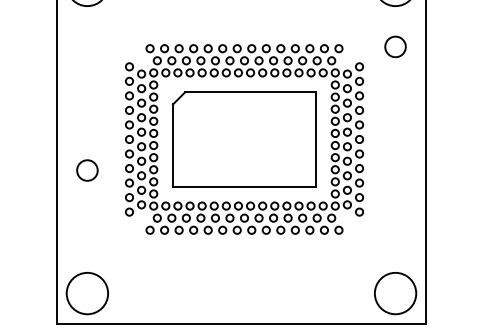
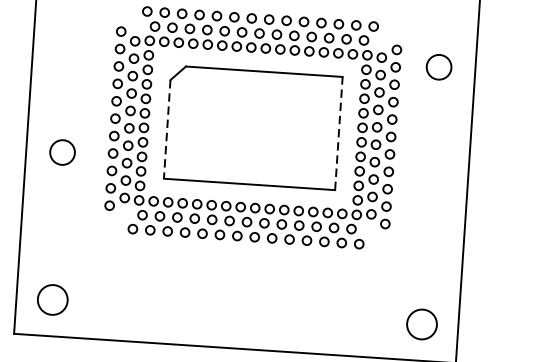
circle: (395, 46) -> (439, 66), moved
line: (315, 139) -> (338, 133), solid -> dashed
line: (173, 146) -> (167, 130), solid -> dashed
circle: (87, 293) -> (52, 299), size x0.6
circle: (395, 293) -> (421, 324), size x0.6

